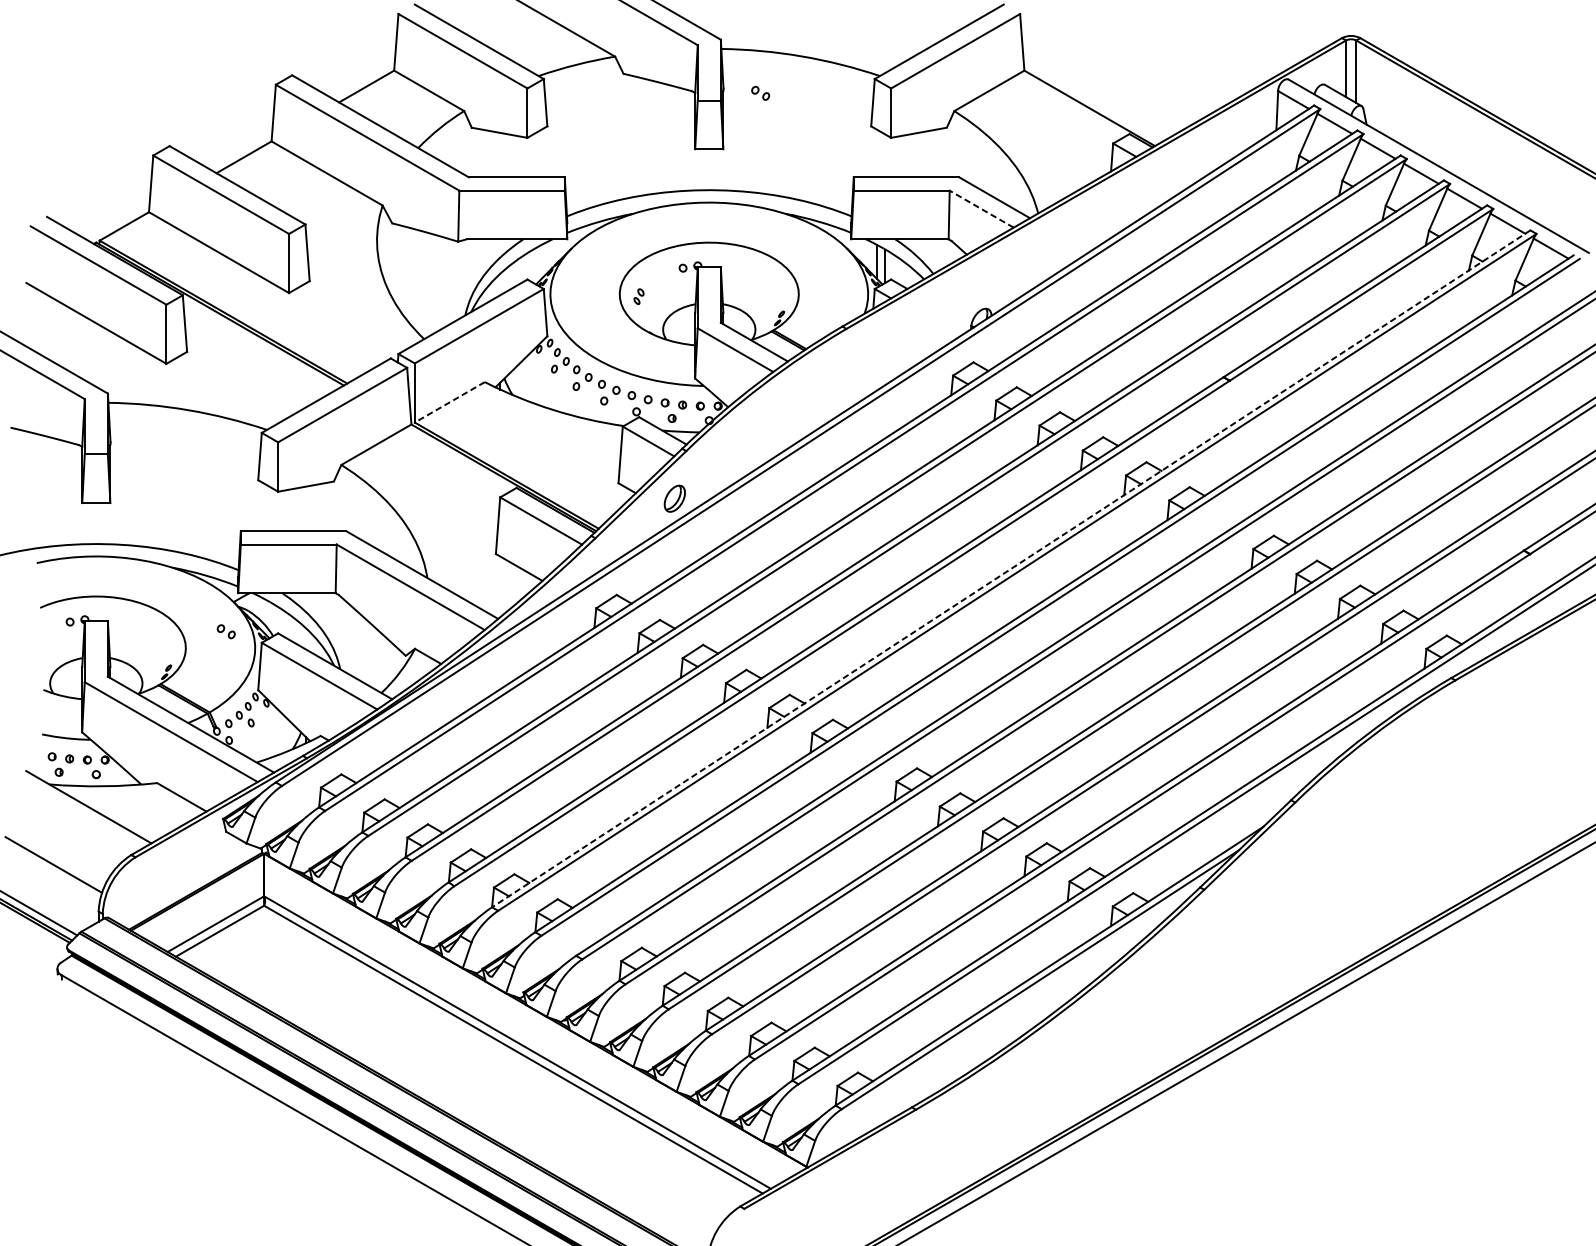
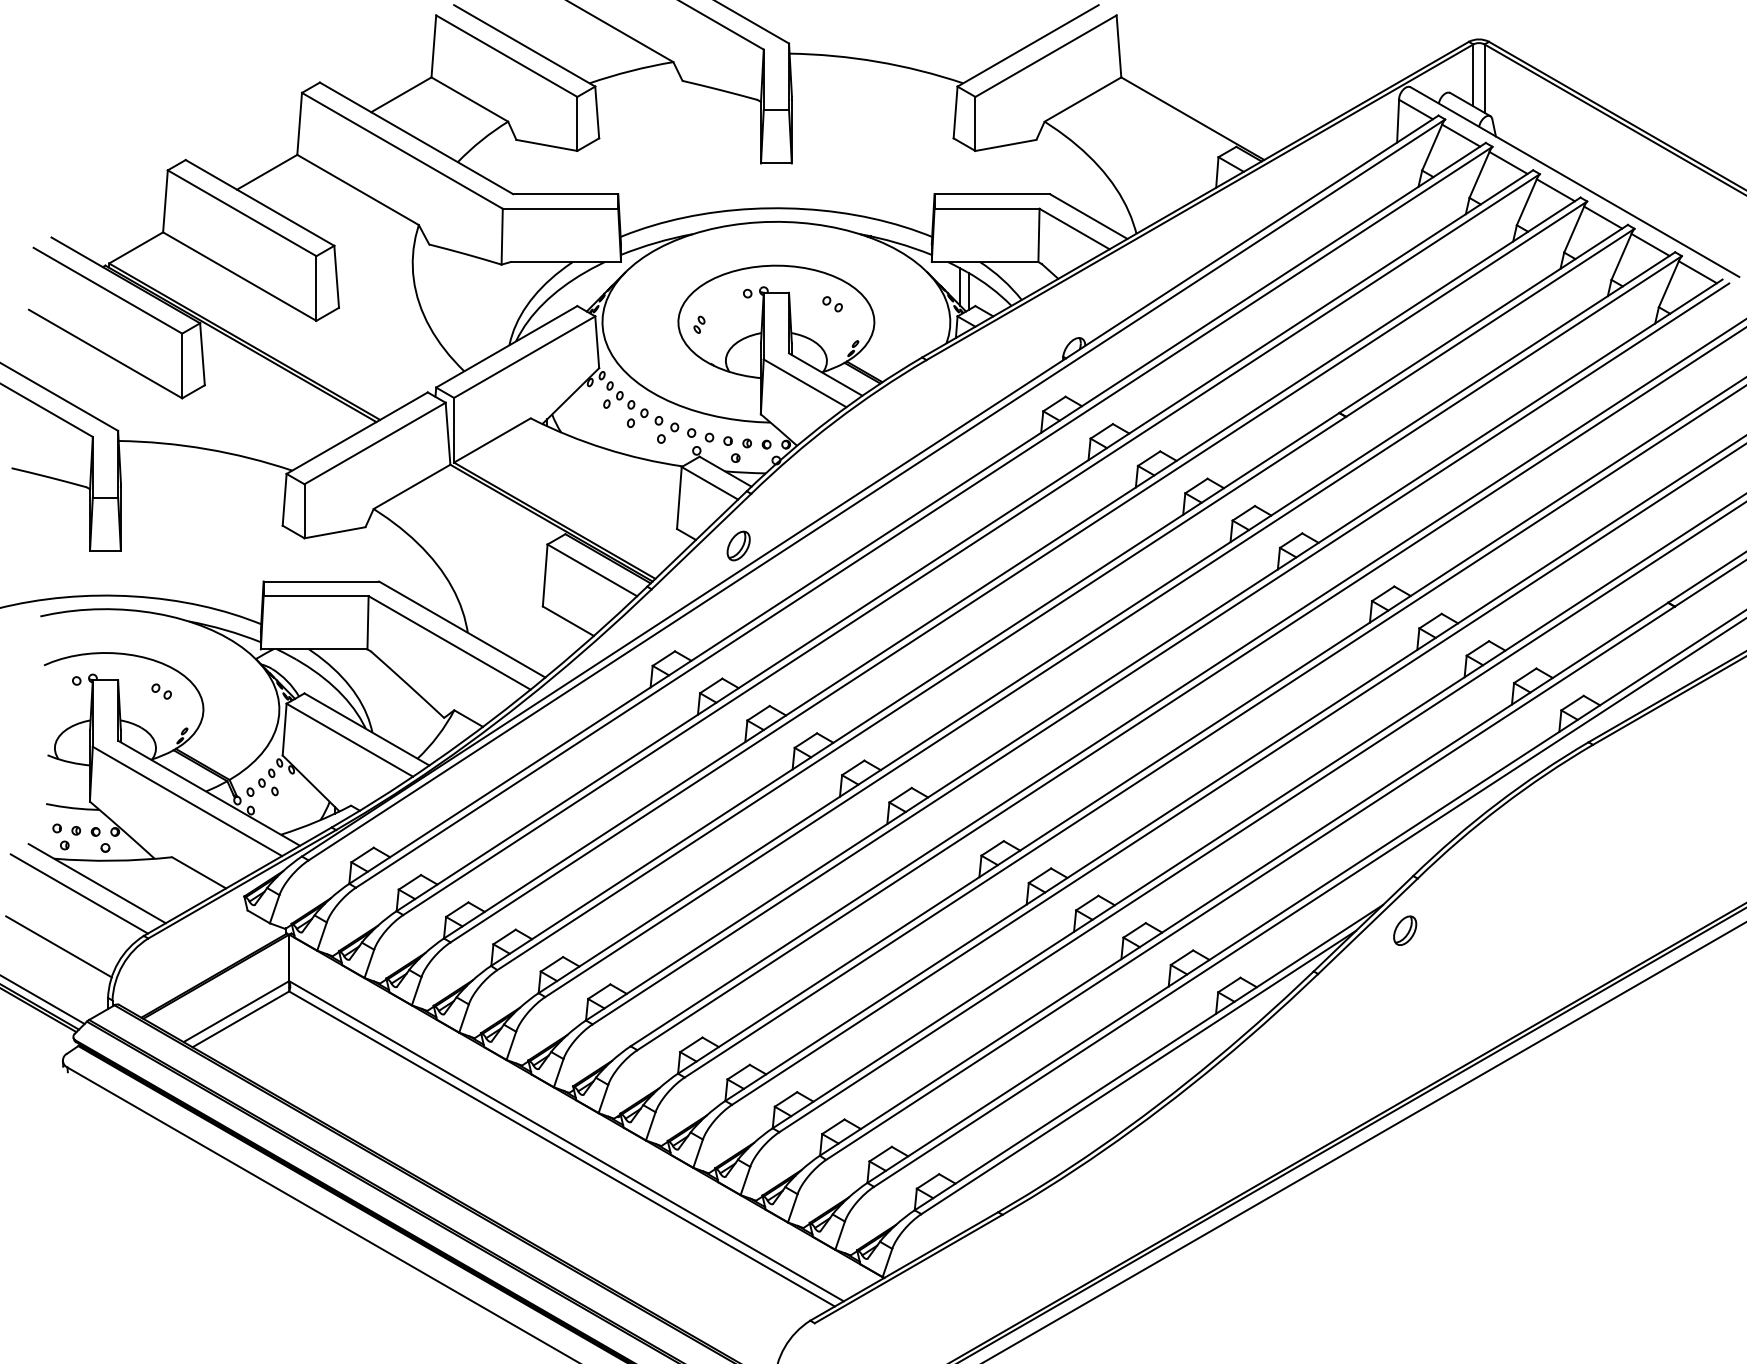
part: (760, 93) -> (832, 304), moved
line: (981, 208) -> (1074, 228), dashed -> solid
line: (449, 402) -> (491, 440), dashed -> solid
line: (1010, 568) -> (1106, 622), dashed -> solid
part: (226, 631) -> (161, 691), moved
line: (71, 816) -> (78, 893), added
part: (1284, 850) -> (1405, 930), added

